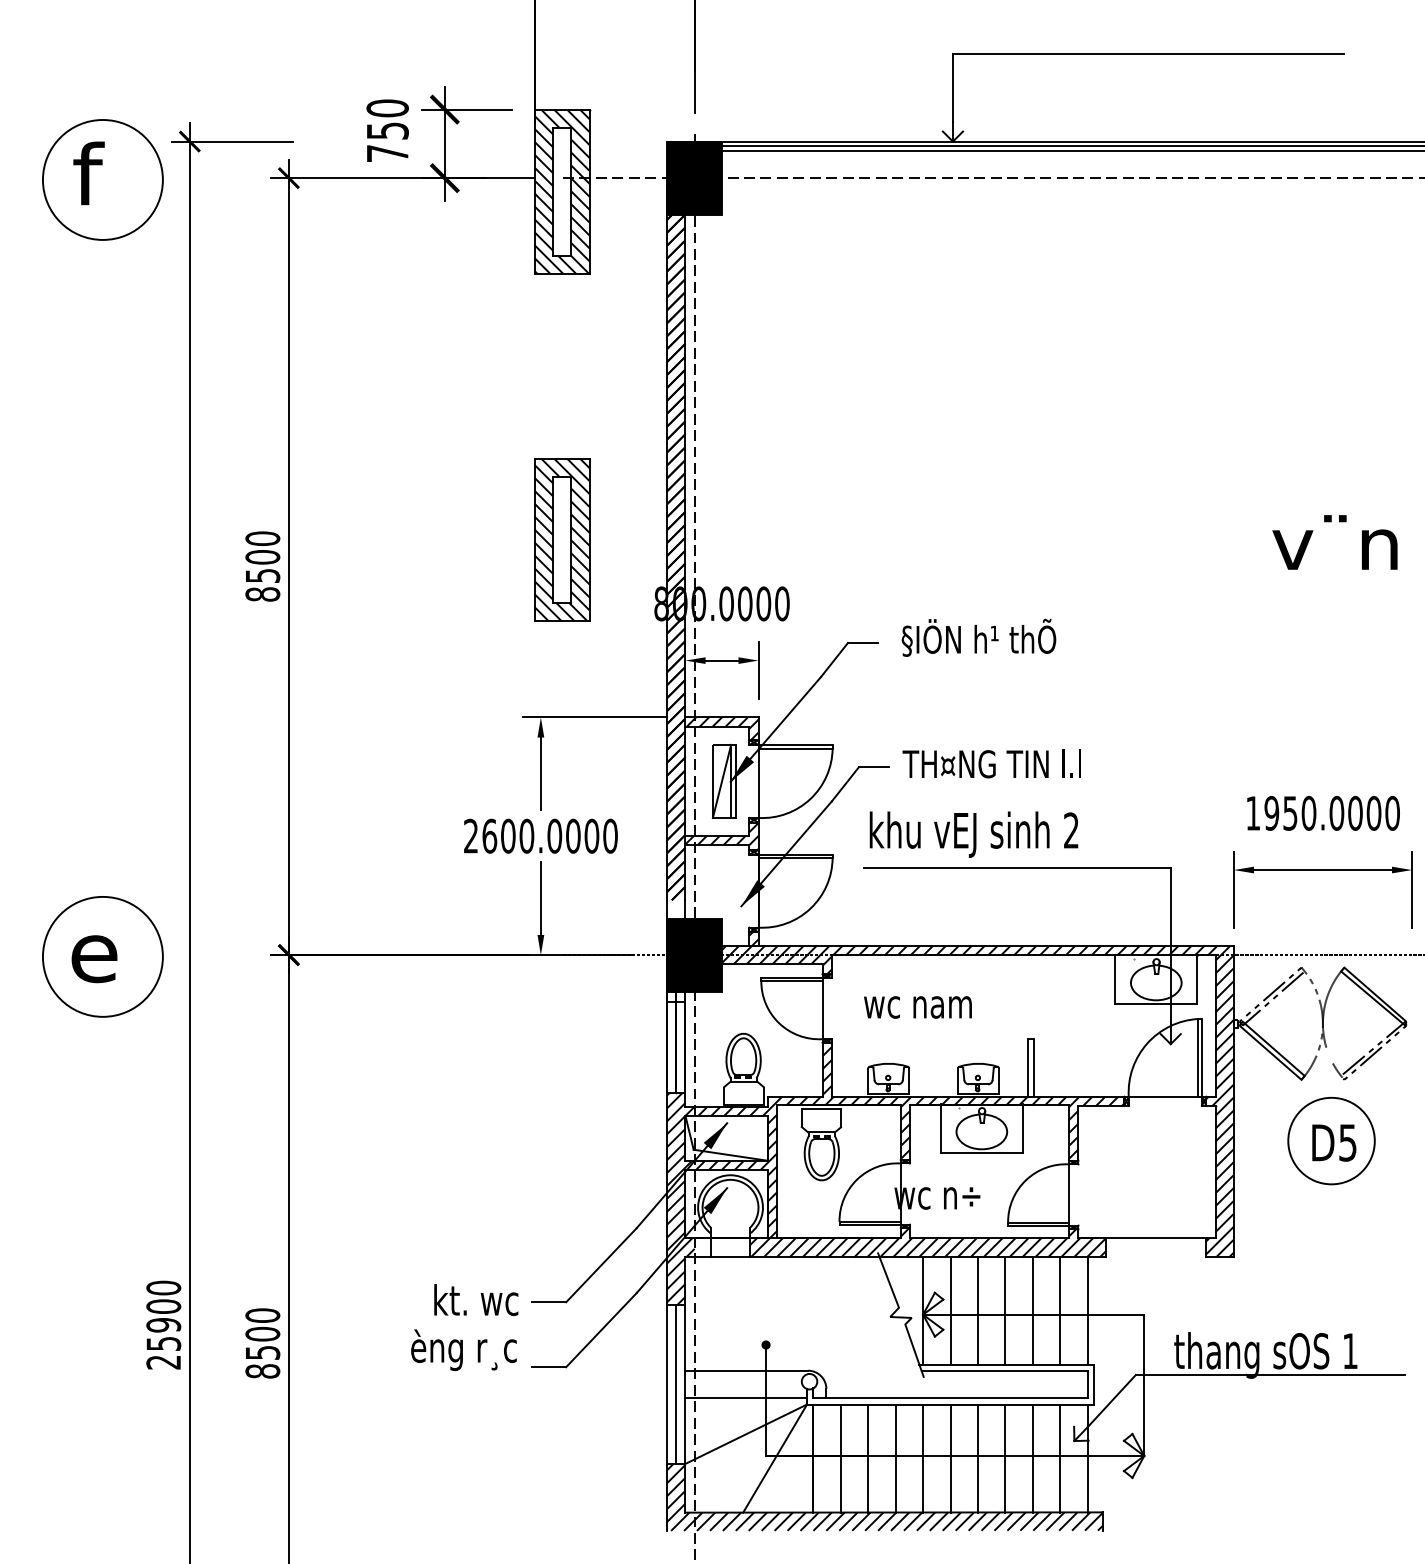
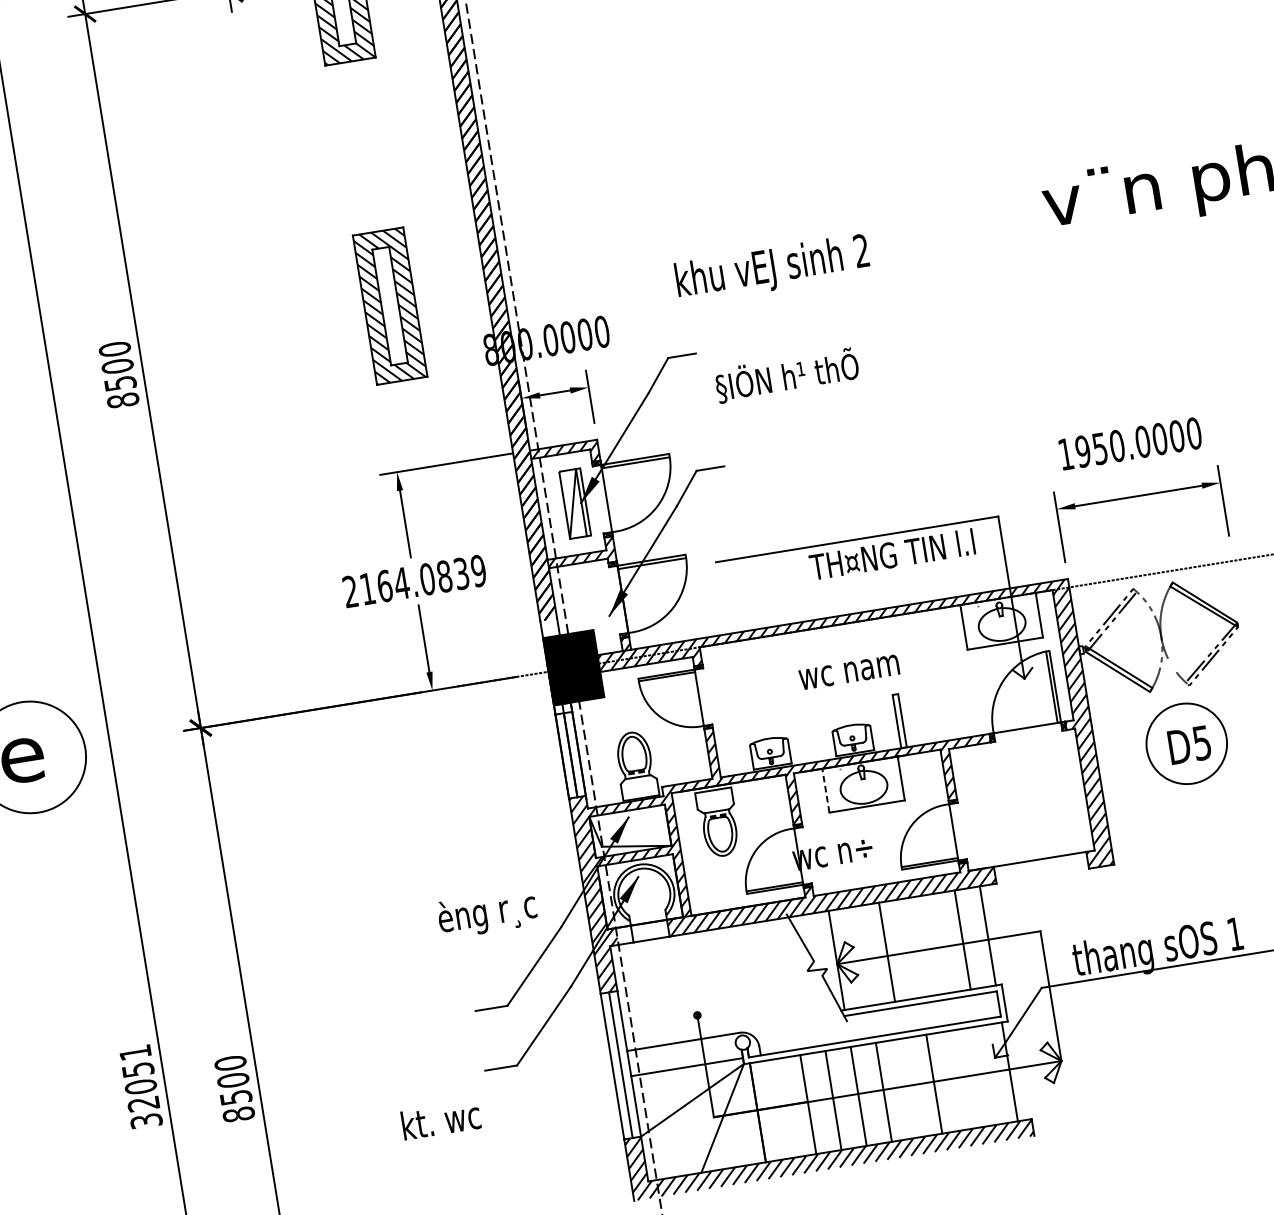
text: (978, 637) -> (786, 375), moved
text: (991, 763) -> (891, 554), moved
text: (973, 834) -> (772, 269), moved
text: (549, 835) -> (422, 579), 2600.0000 -> 2164.0839
text: (917, 1007) -> (848, 672), moved
line: (940, 1127) -> (825, 789), solid -> dashed
text: (476, 1300) -> (441, 1120), moved
line: (950, 1310) -> (861, 956), removed
line: (1005, 1310) -> (912, 948), removed
line: (1032, 1310) -> (937, 944), removed
text: (163, 1324) -> (140, 1086), 25900 -> 32051
text: (463, 1349) -> (487, 913), moved
line: (840, 1458) -> (782, 1108), removed
line: (977, 1458) -> (908, 1088), removed
line: (1032, 1458) -> (959, 1080), removed
line: (1060, 1458) -> (984, 1075), removed

